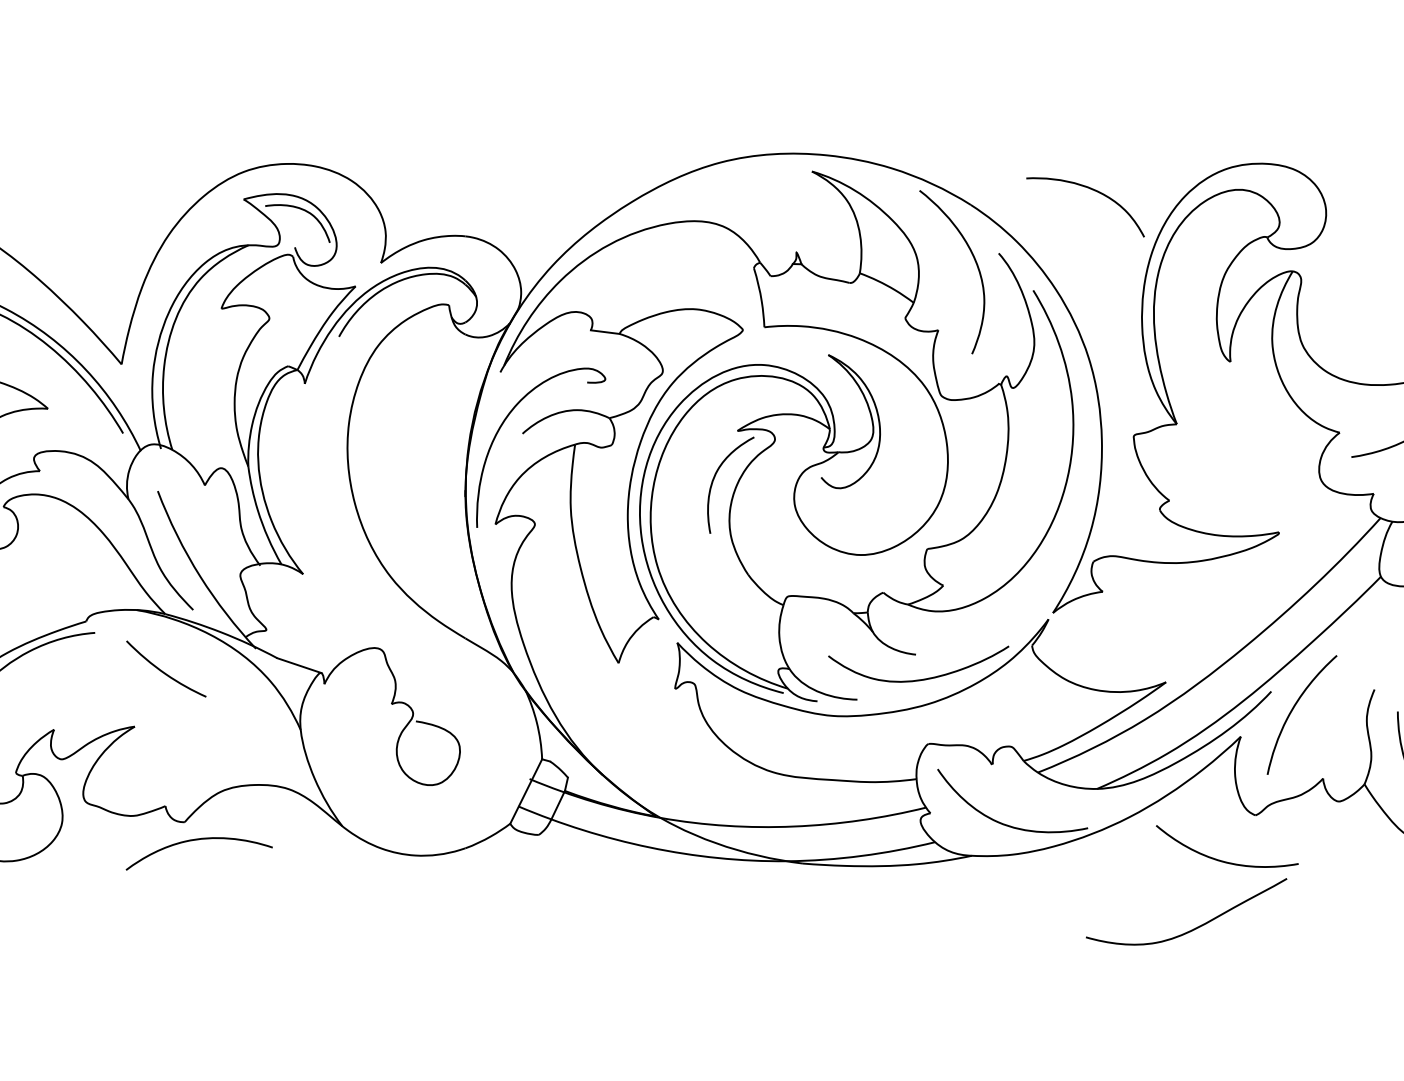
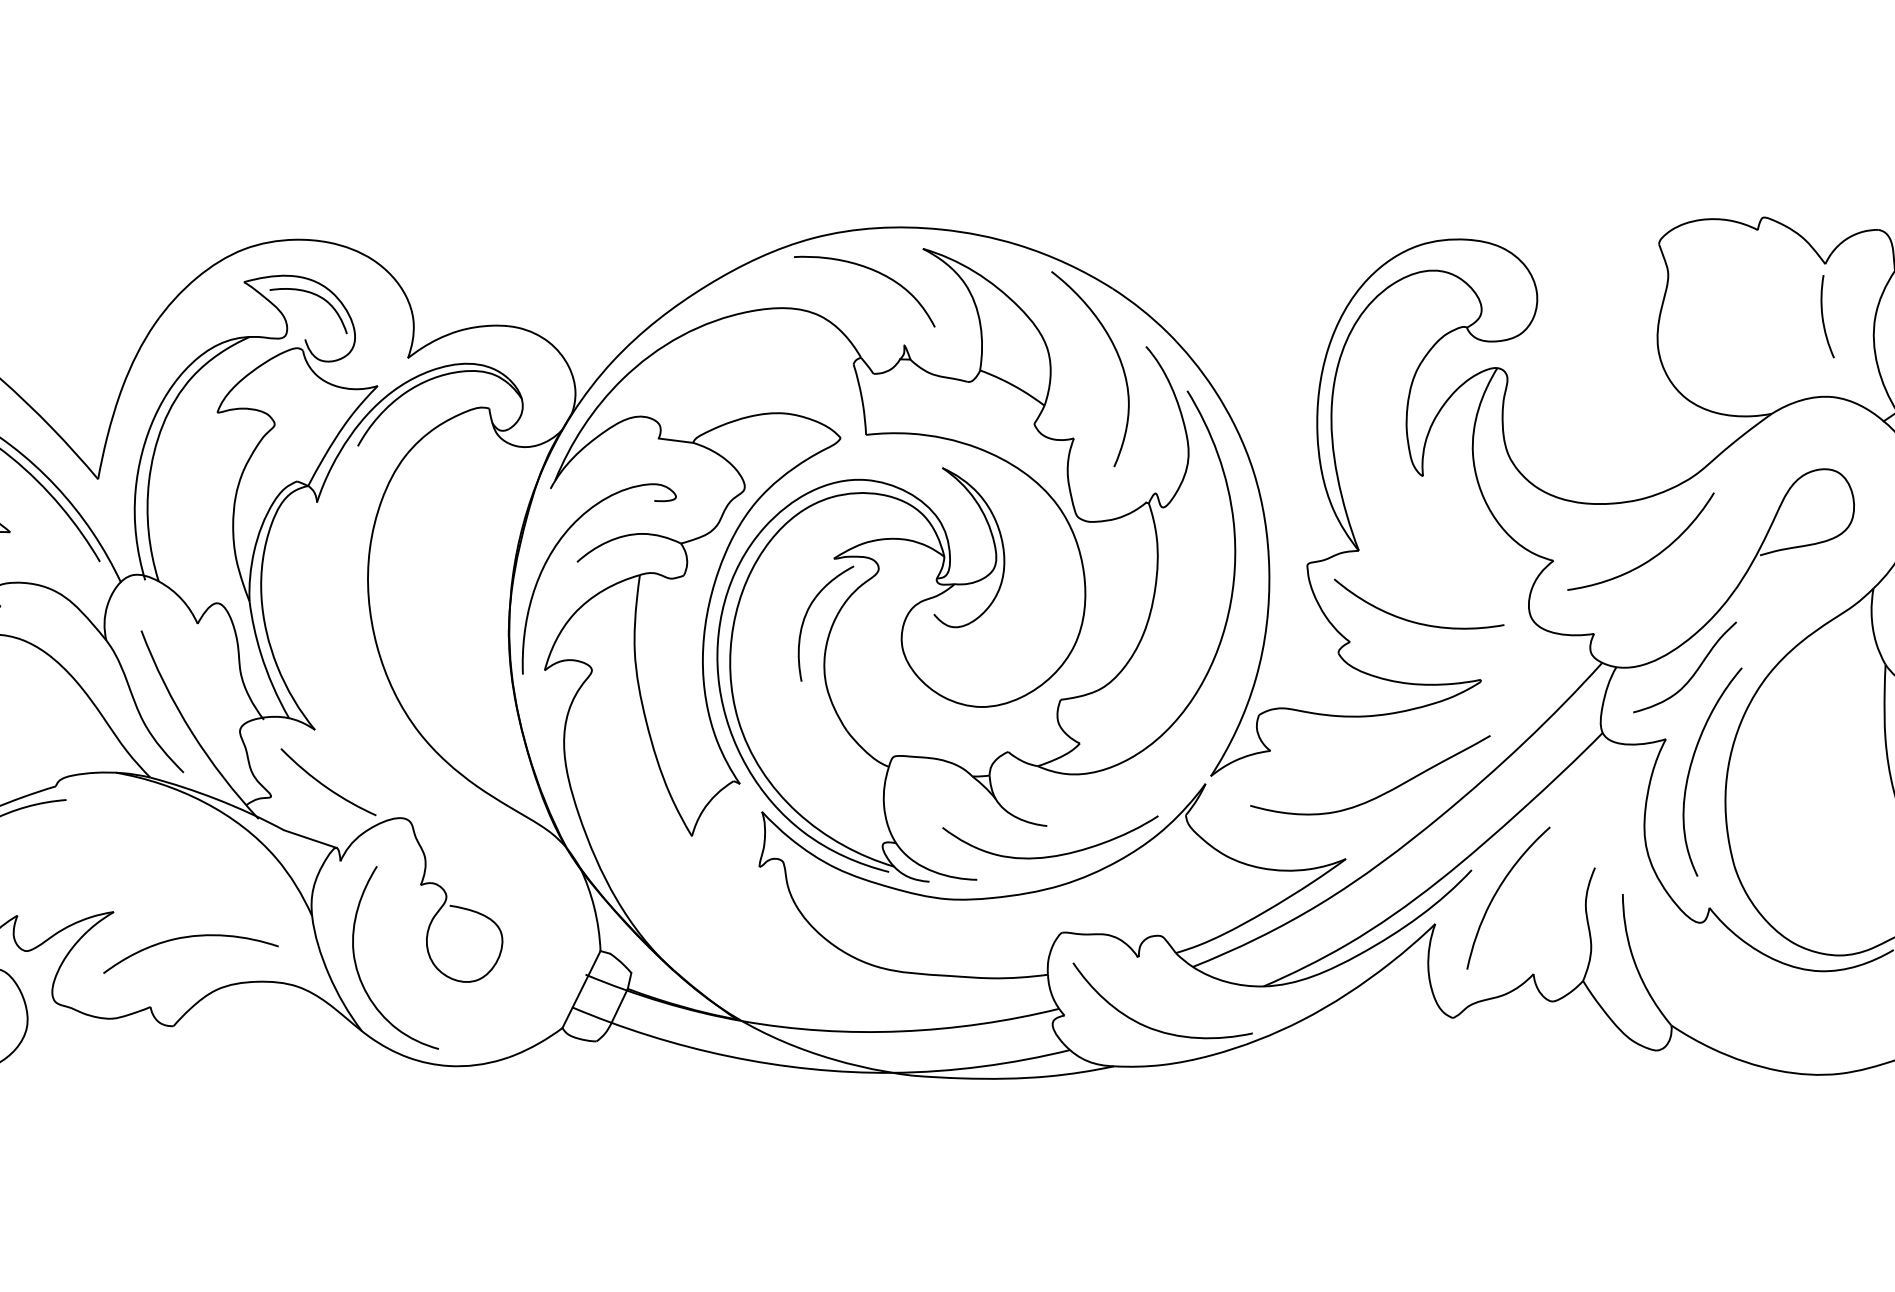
curve: (1092, 190) -> (873, 271), moved
curve: (165, 672) -> (327, 786), moved
curve: (338, 772) -> (357, 966), added
curve: (194, 840) -> (185, 938), moved
curve: (1224, 860) -> (1415, 621), moved
curve: (1194, 927) -> (1380, 794), moved

